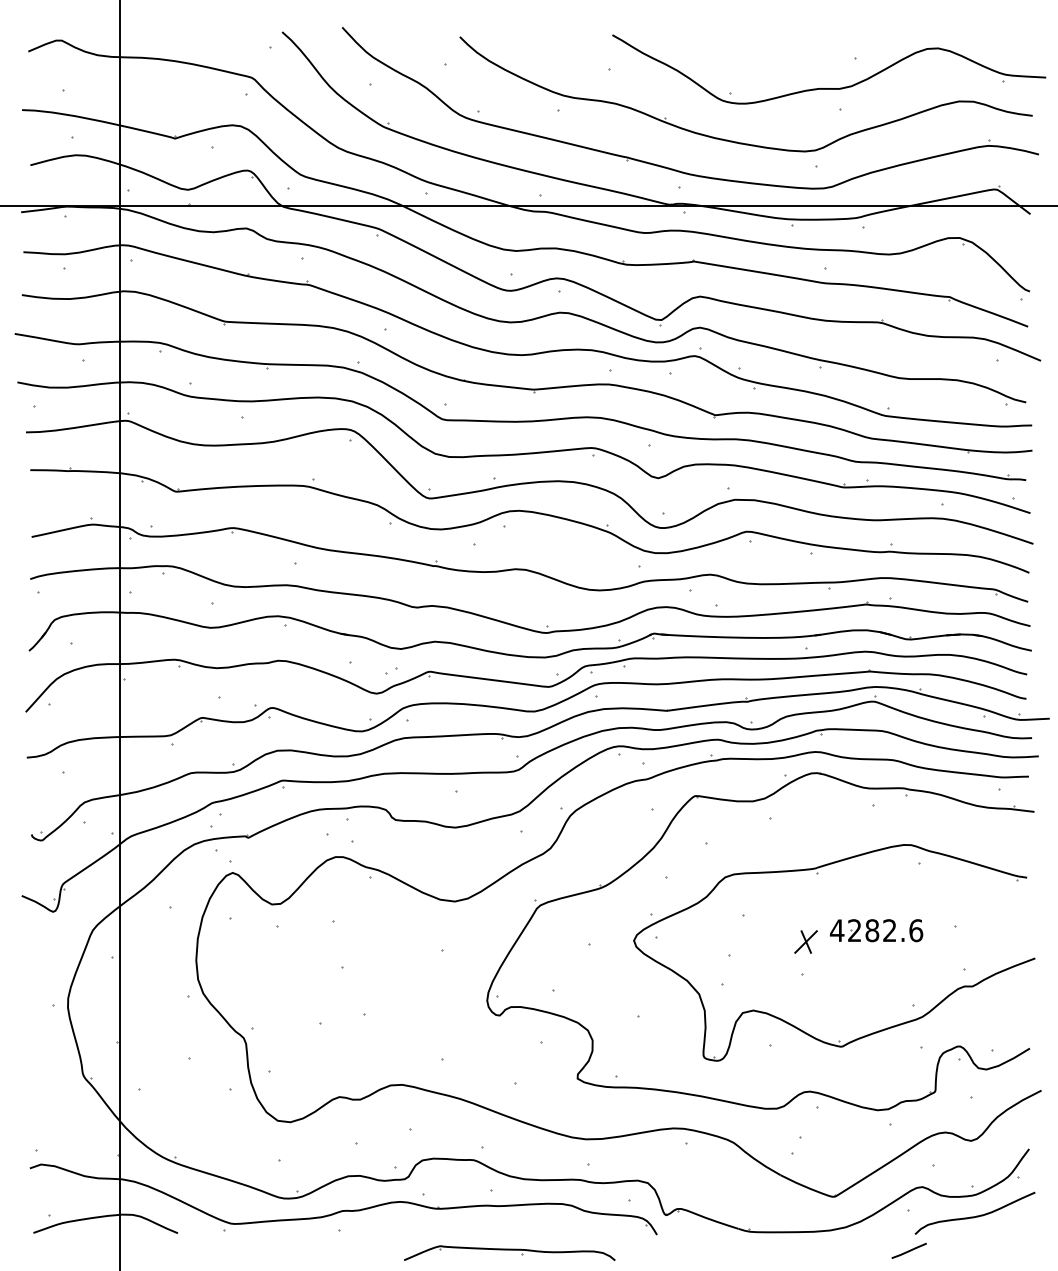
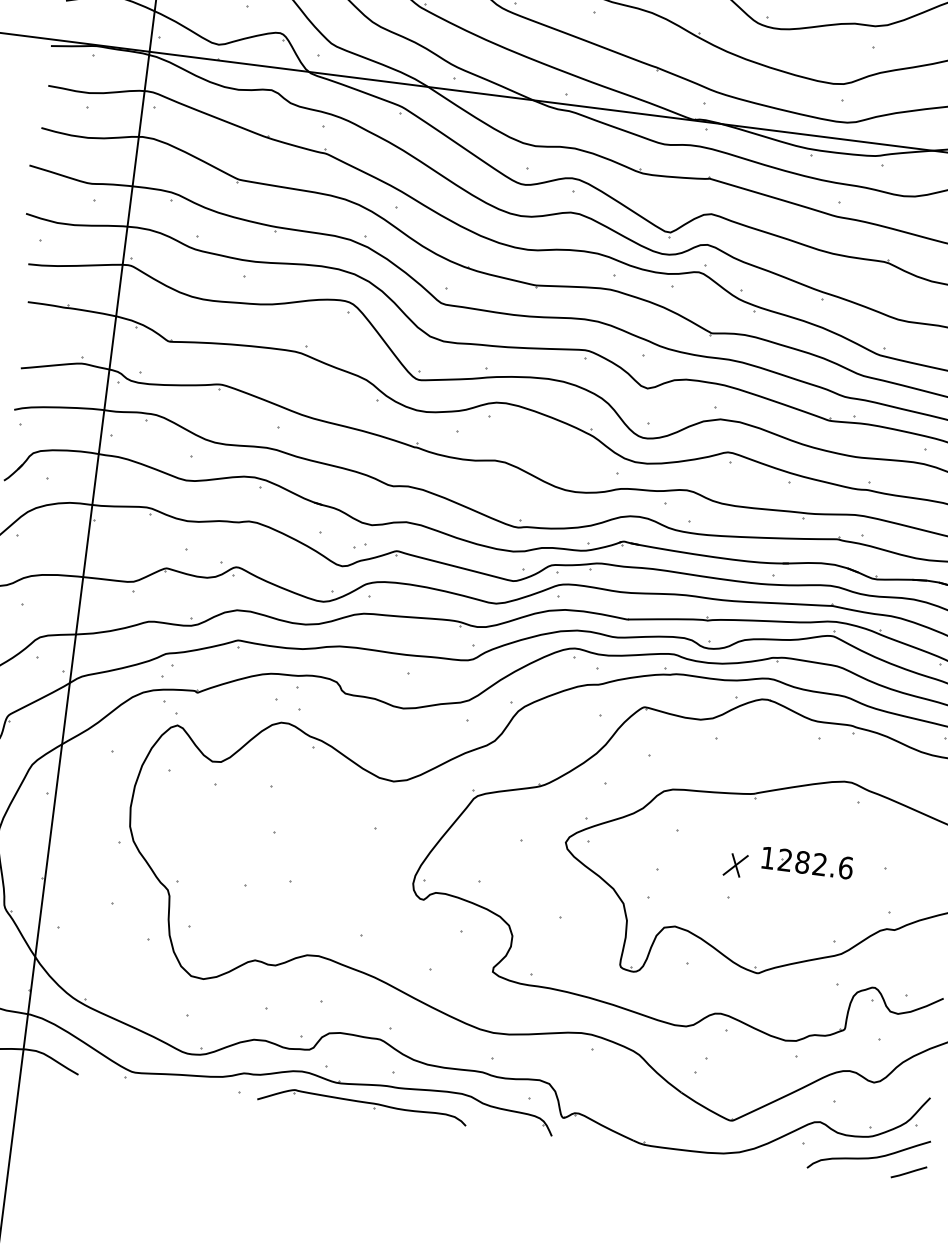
text: (837, 930) -> (768, 857), 4282.6 -> 1282.6
line: (908, 1250) -> (908, 1171), moved
part: (509, 1252) -> (362, 1104), moved

